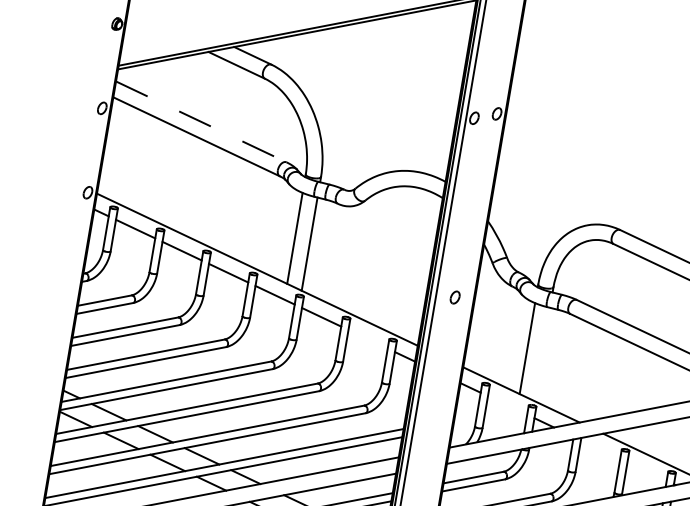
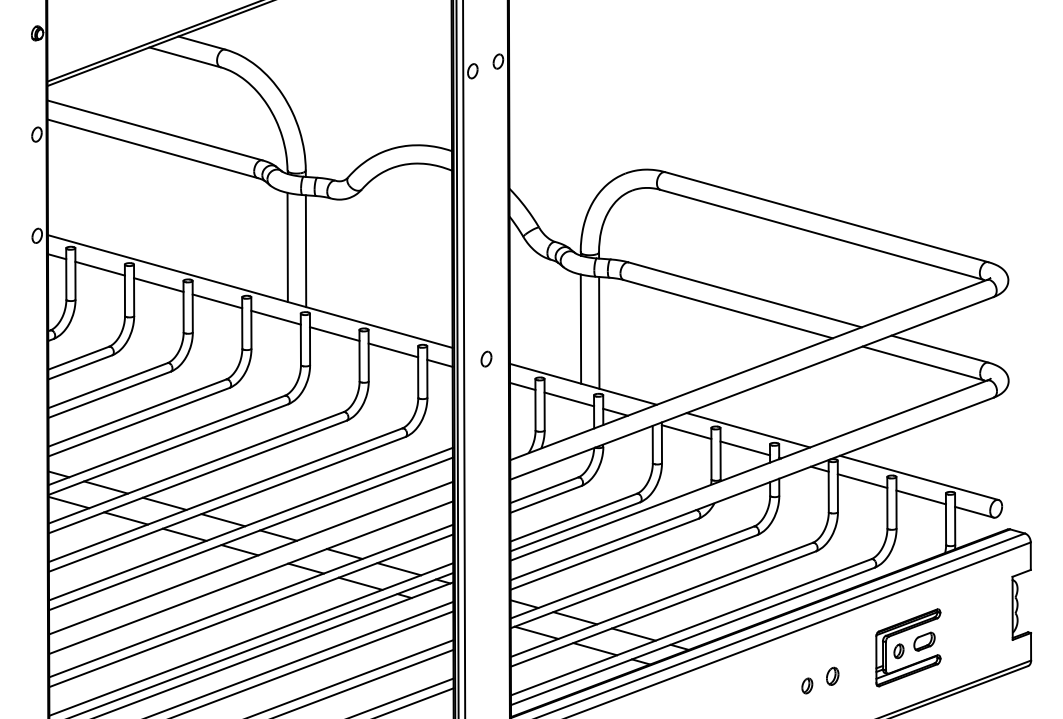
line: (201, 121) -> (155, 130), dashed -> solid
part: (455, 297) -> (486, 358), moved
line: (368, 339) -> (393, 350), added
line: (542, 354) -> (599, 332), added
line: (507, 405) -> (569, 399), added
line: (600, 449) -> (686, 432), added
line: (647, 471) -> (745, 448), added

